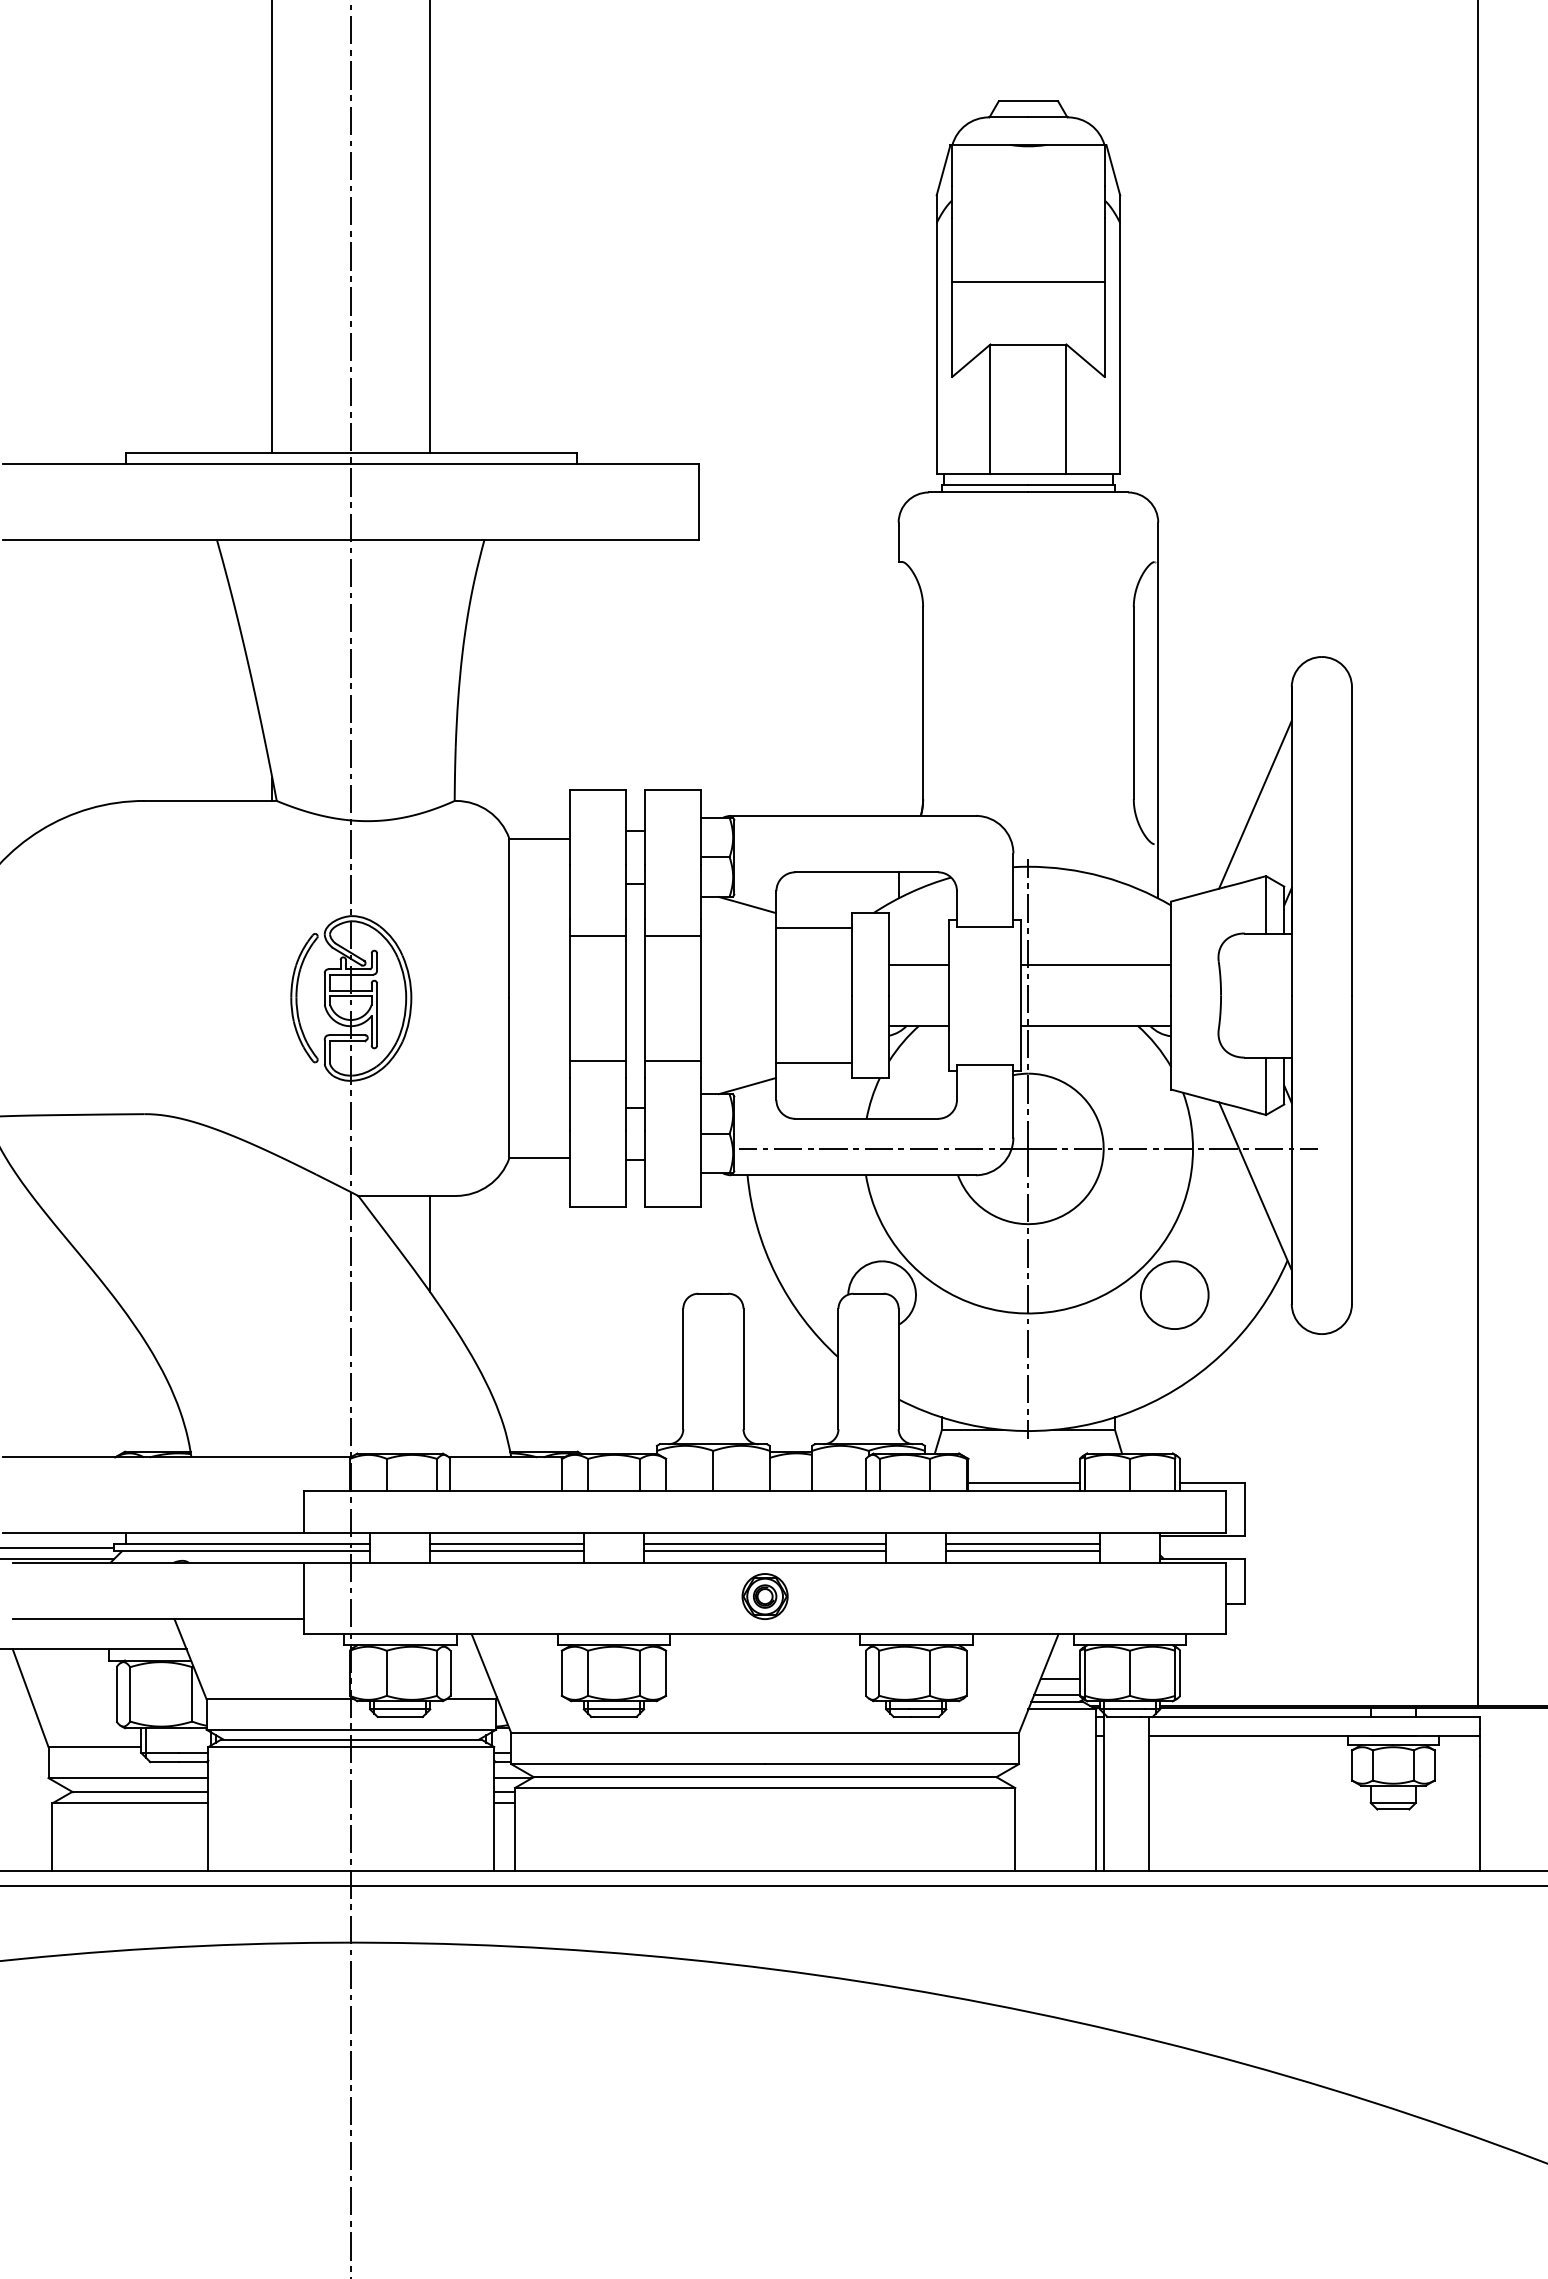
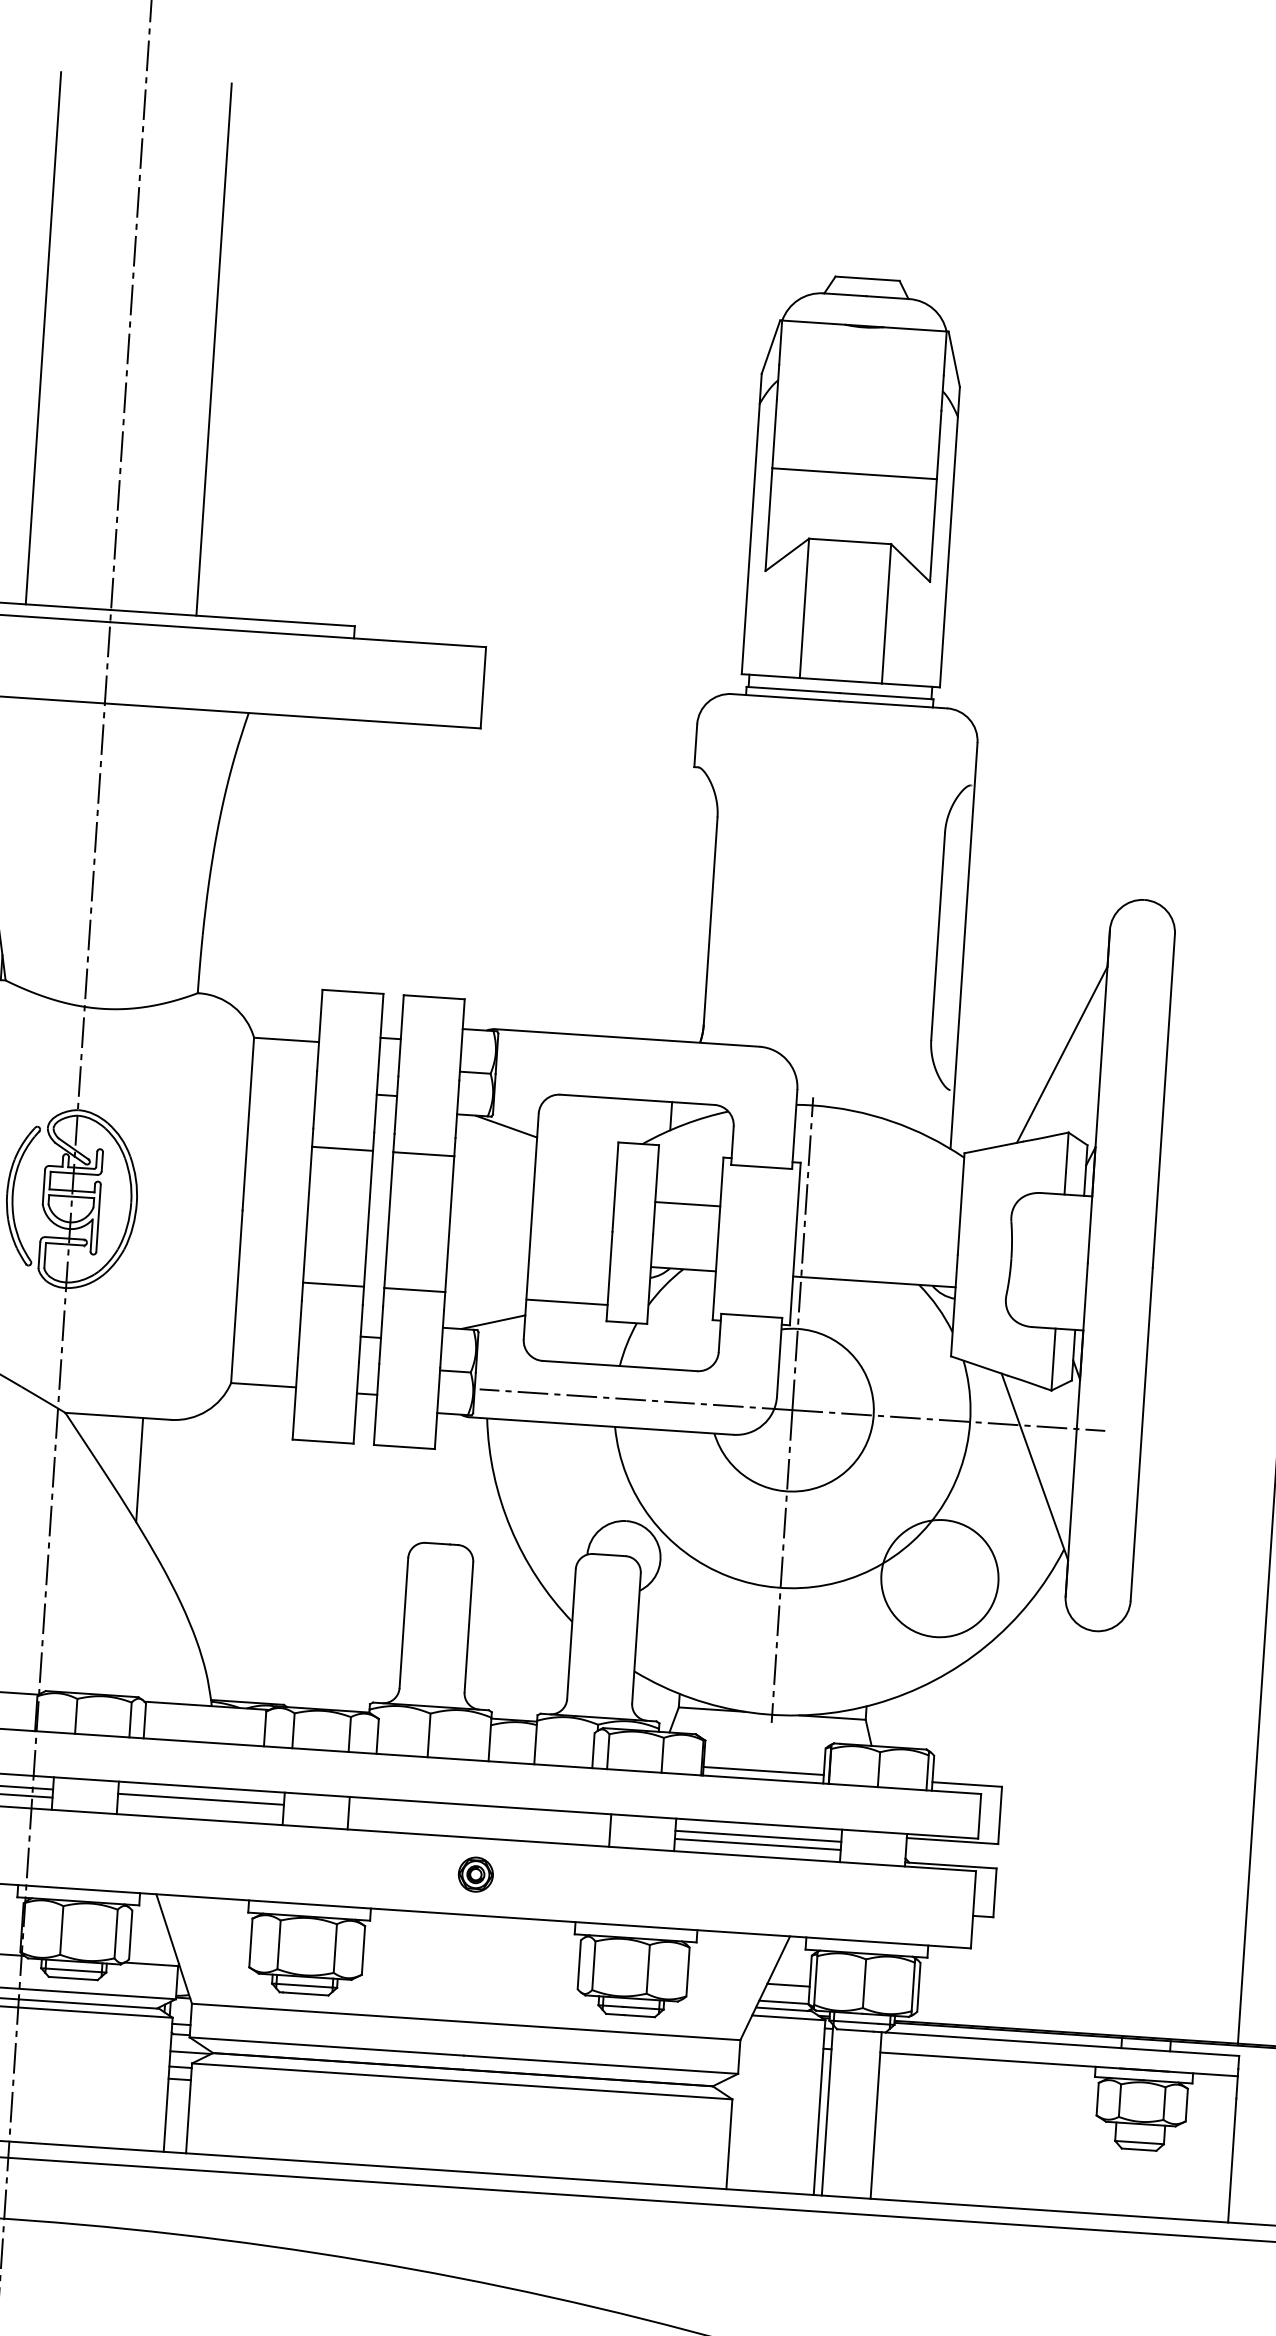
line: (813, 927) -> (576, 1155), removed
line: (1095, 965) -> (877, 1216), removed
circle: (1174, 1295) -> (939, 1578), size x1.6
line: (765, 1543) -> (480, 1817), removed
line: (506, 1551) -> (199, 1807), removed
line: (765, 1551) -> (479, 1826), removed
part: (764, 1596) -> (475, 1874), size x0.7

